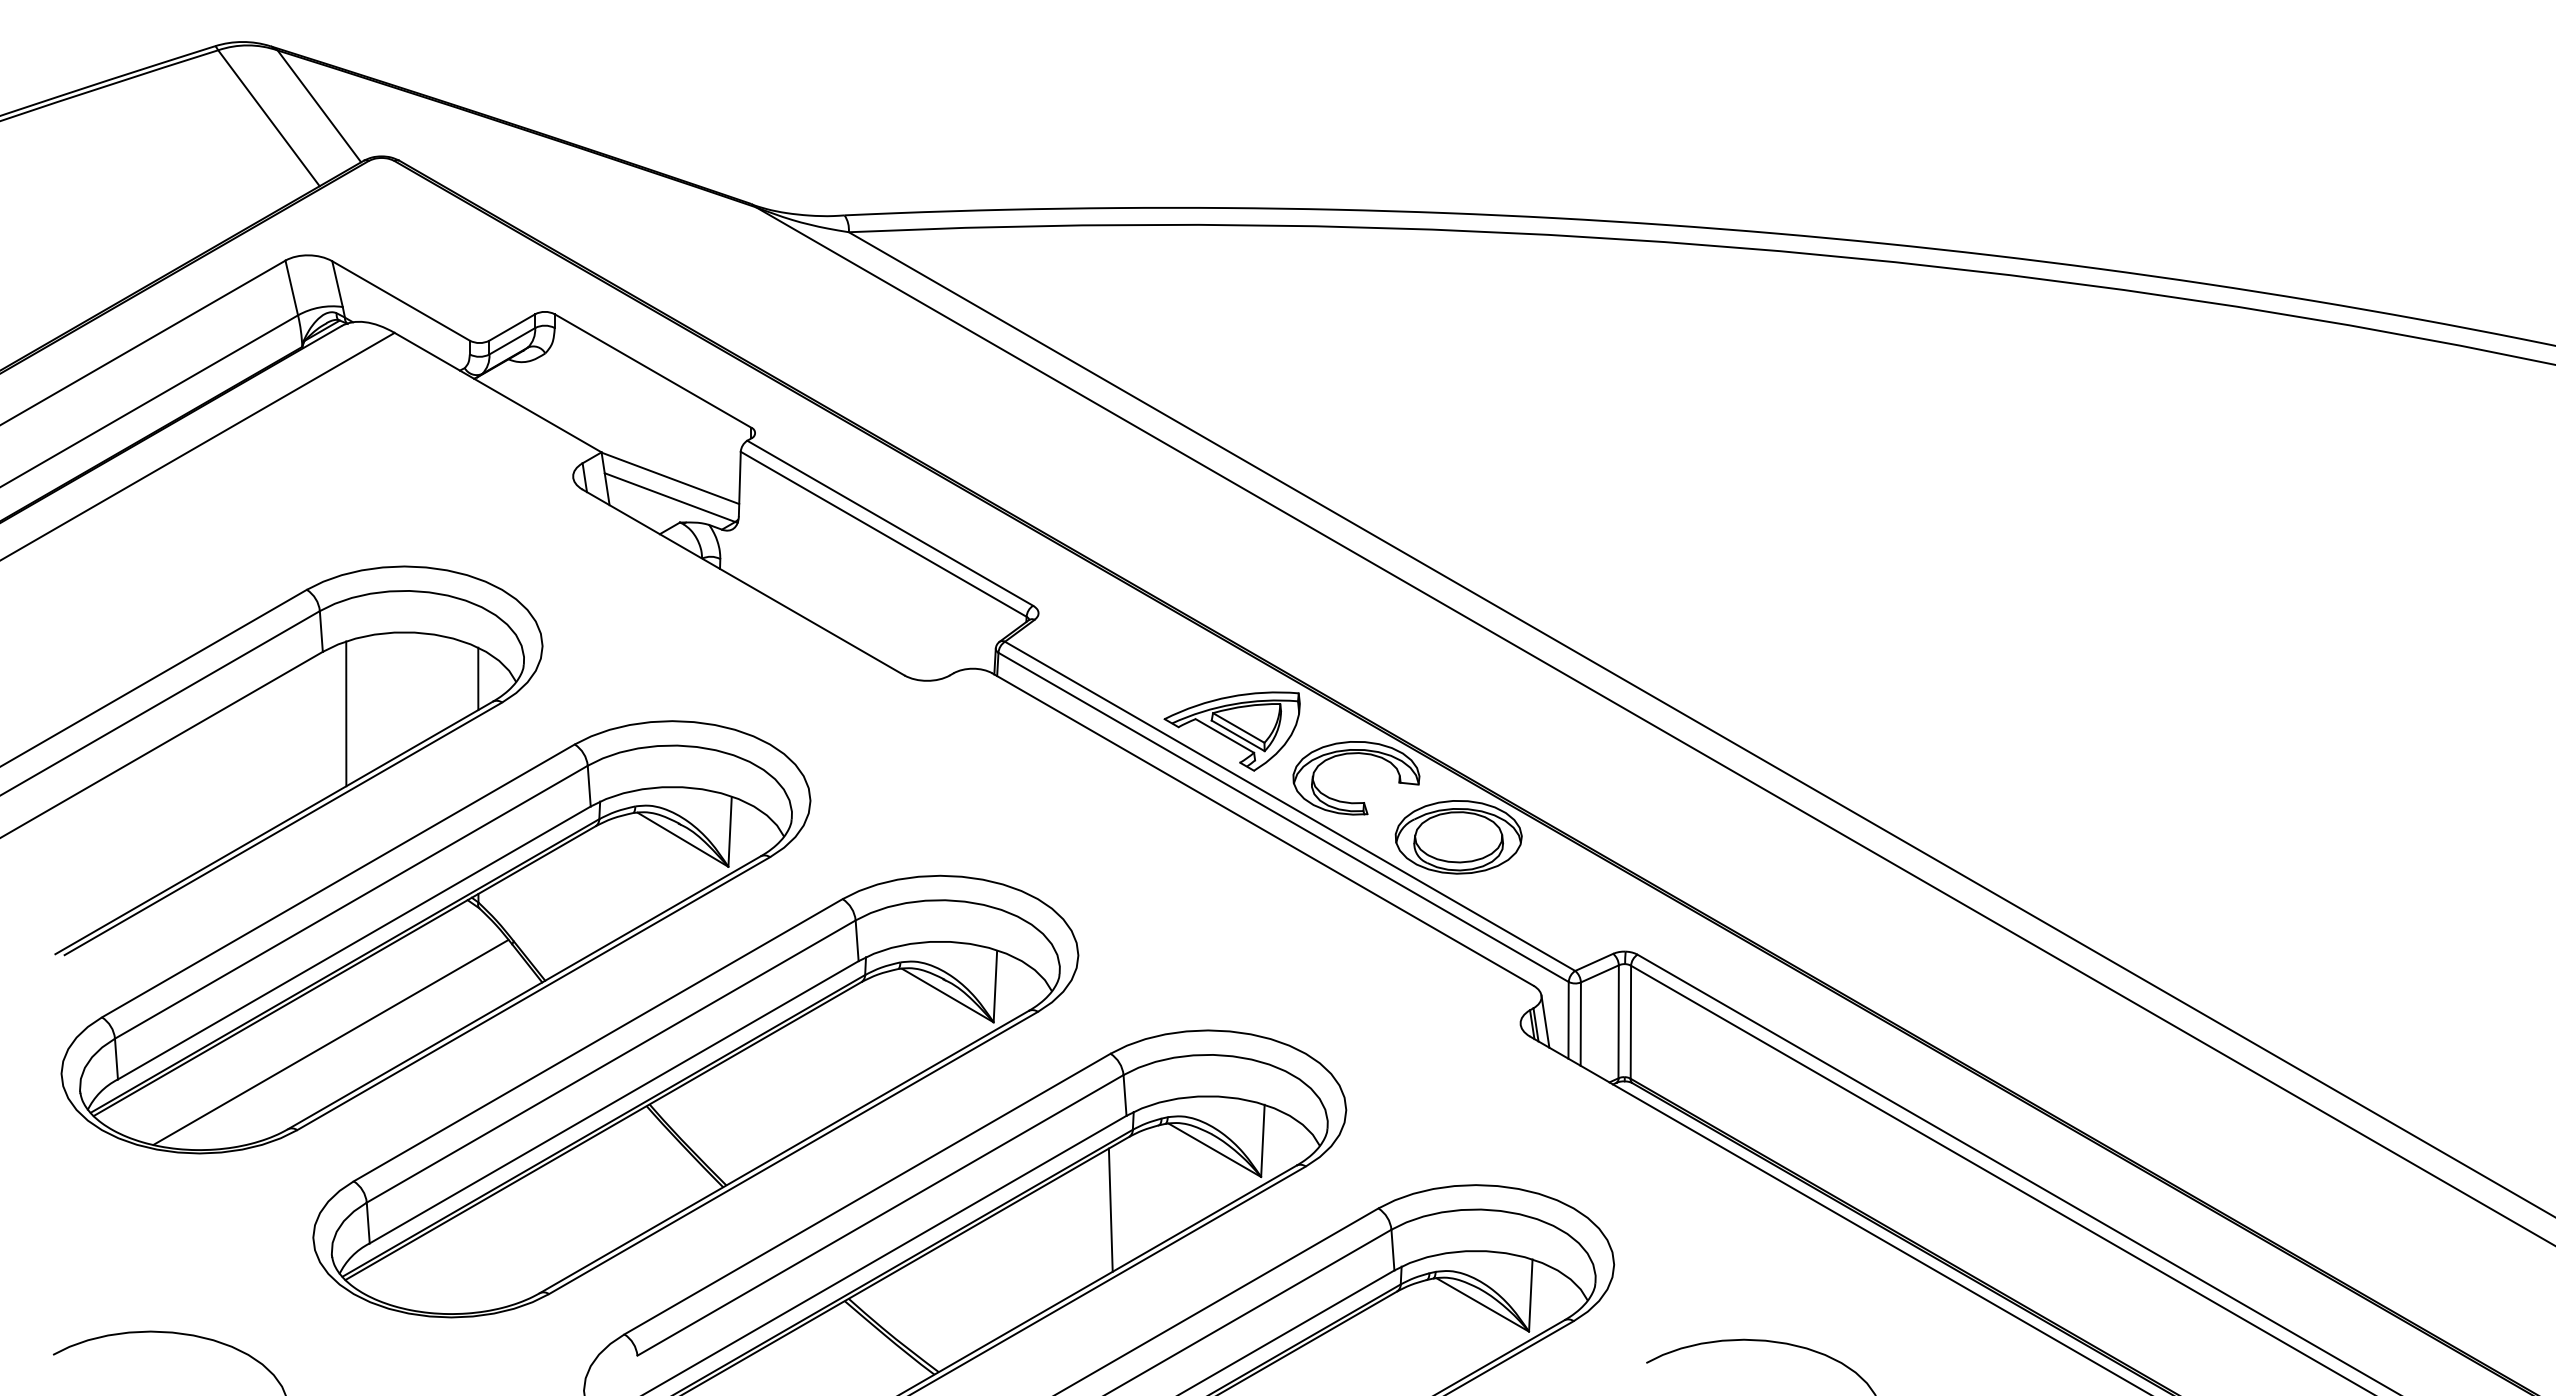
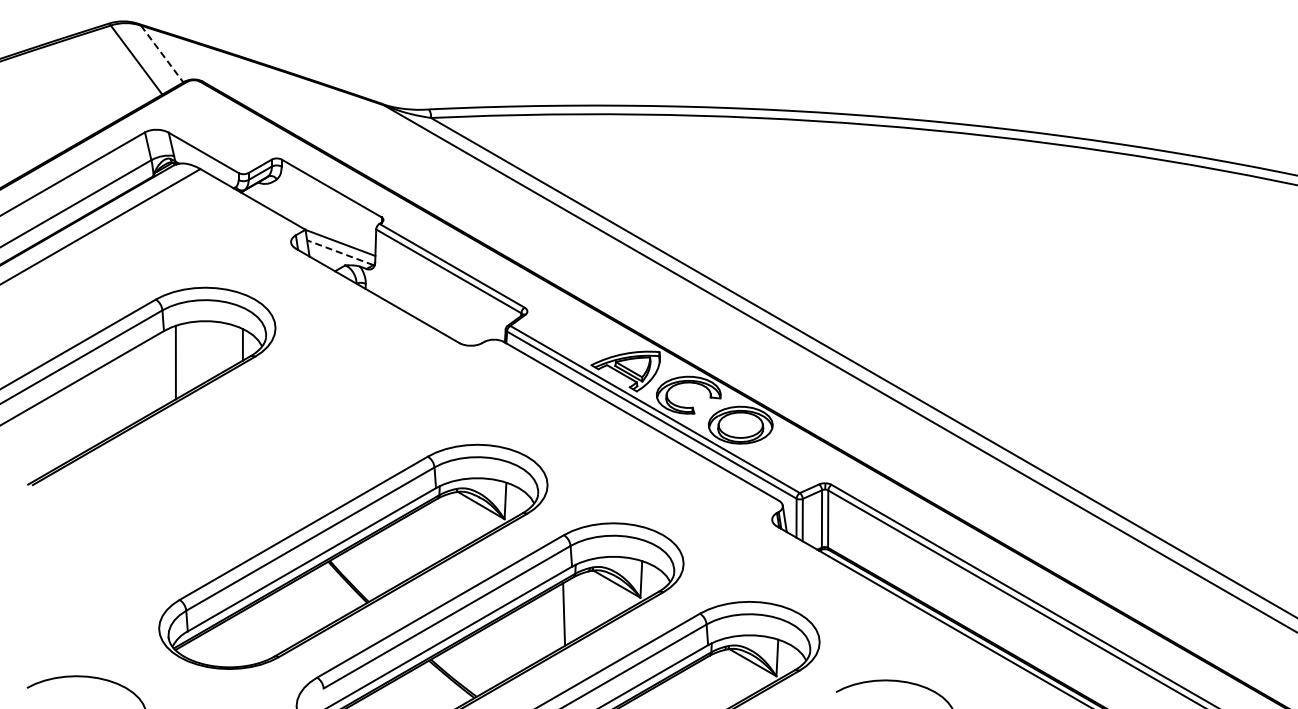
line: (319, 107) -> (162, 54), solid -> dashed
line: (668, 497) -> (339, 252), solid -> dashed
part: (436, 936) -> (221, 475), removed

